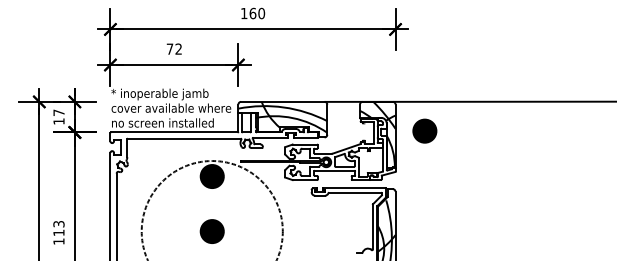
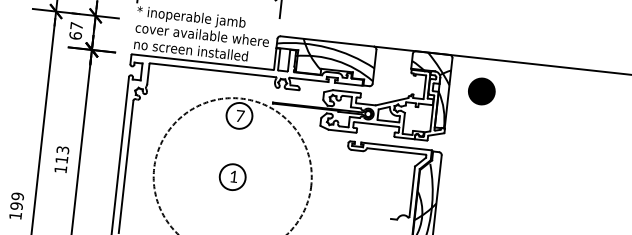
text: (58, 121) -> (75, 35), 17 -> 67
fill: (211, 176) -> (238, 115), removed
fill: (211, 231) -> (231, 177), removed

